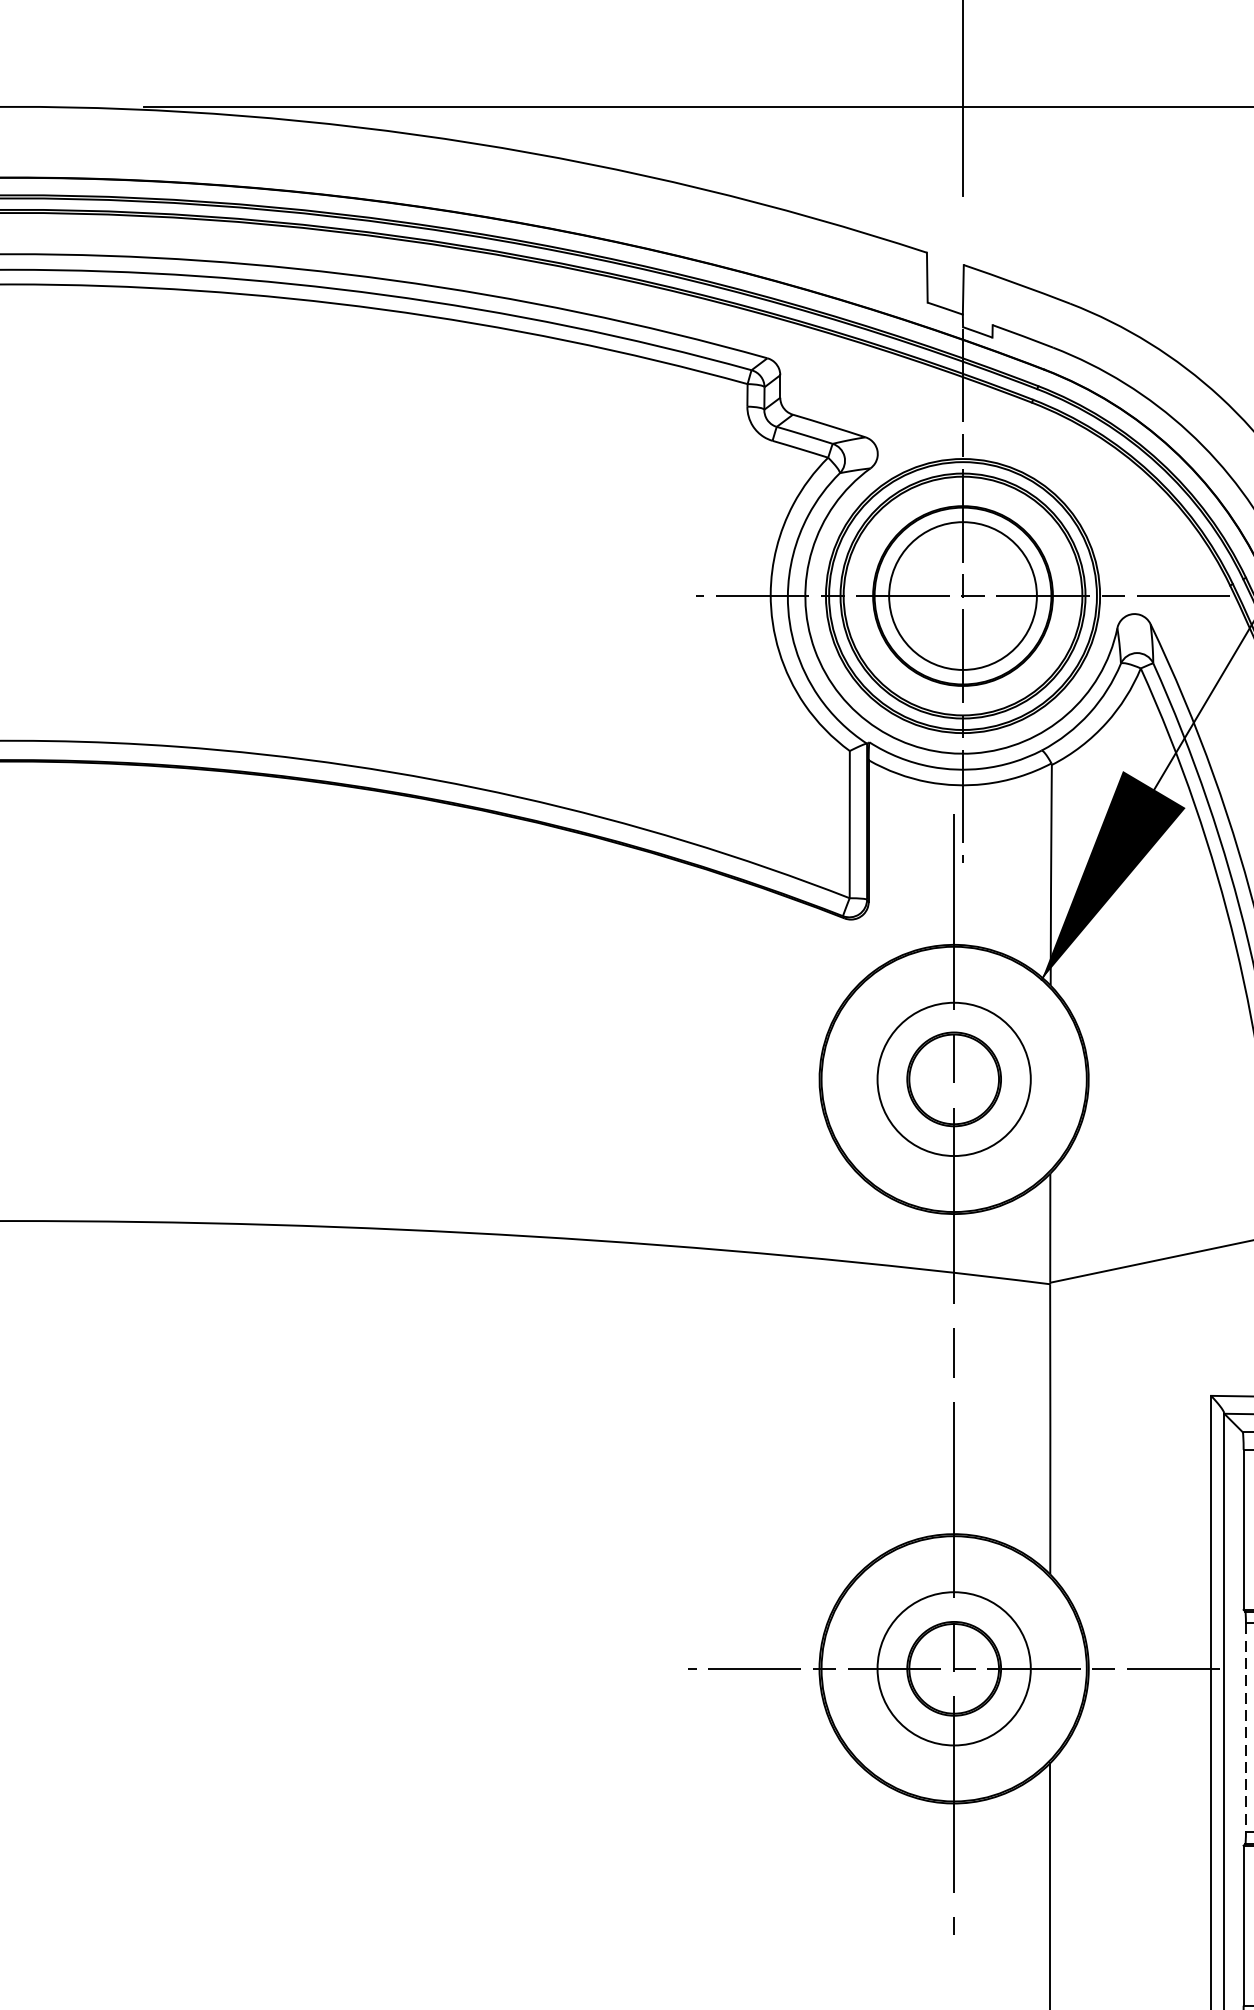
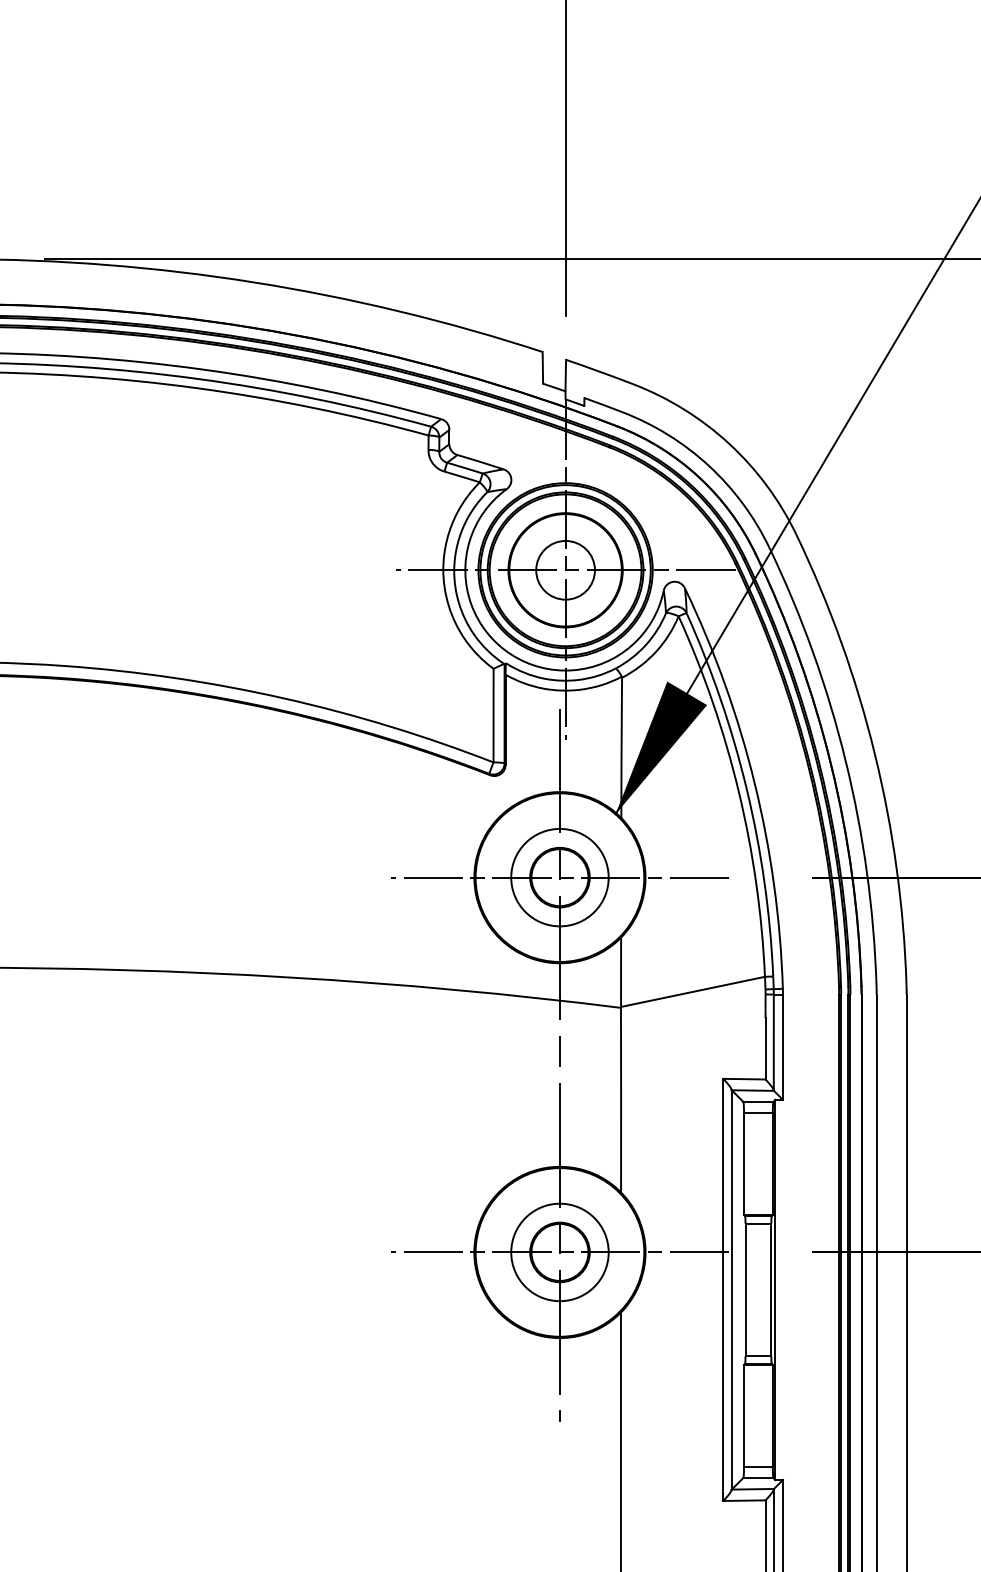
circle: (962, 594) -> (565, 569), size x0.62
line: (953, 1079) -> (559, 877), added
line: (1245, 1728) -> (745, 1290), dashed -> solid

